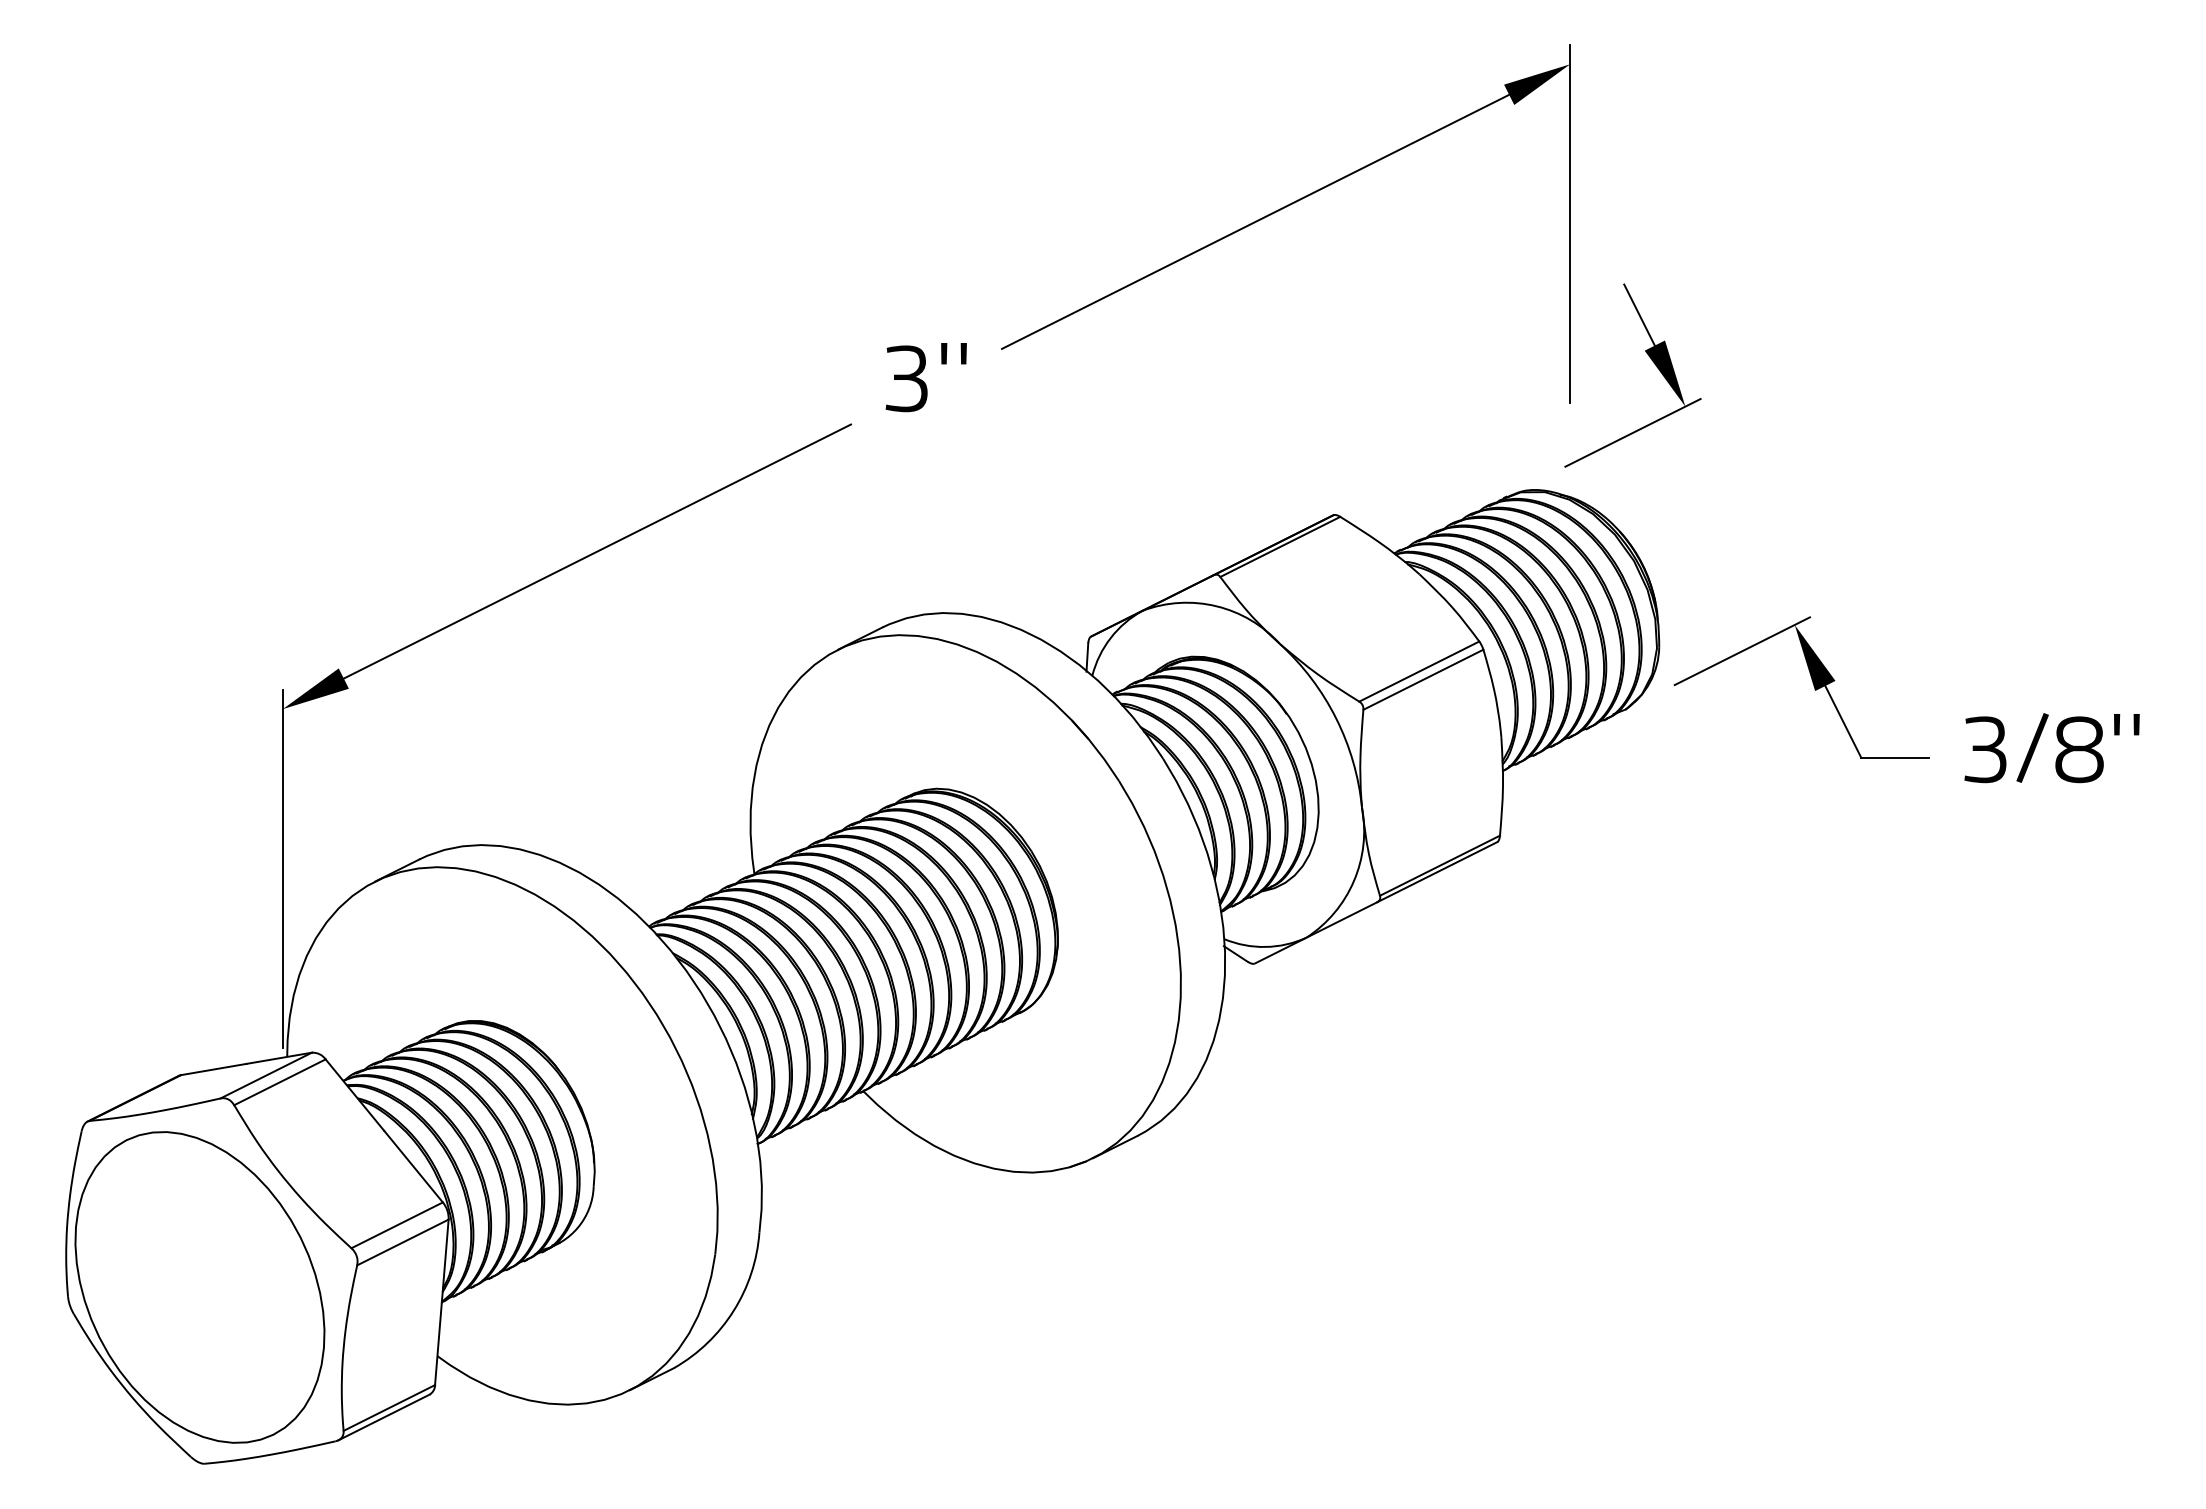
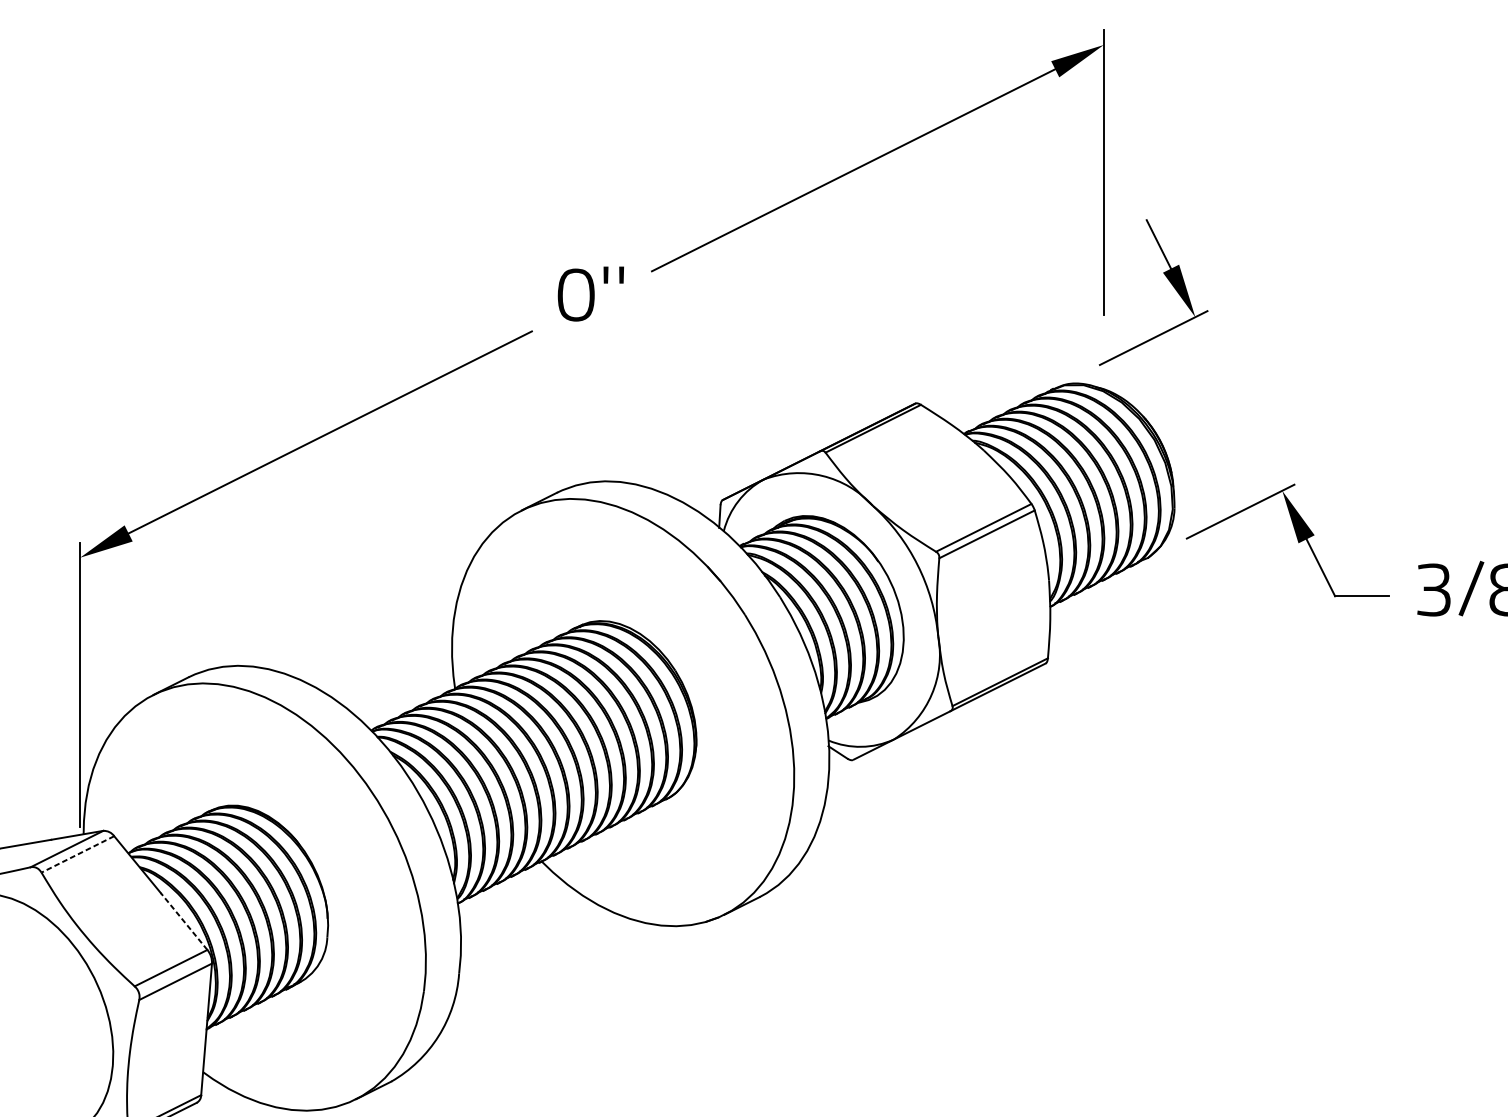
text: (906, 378) -> (576, 294), 3'' -> 0''
line: (279, 1082) -> (77, 854), solid -> dashed
line: (413, 1166) -> (184, 921), solid -> dashed

